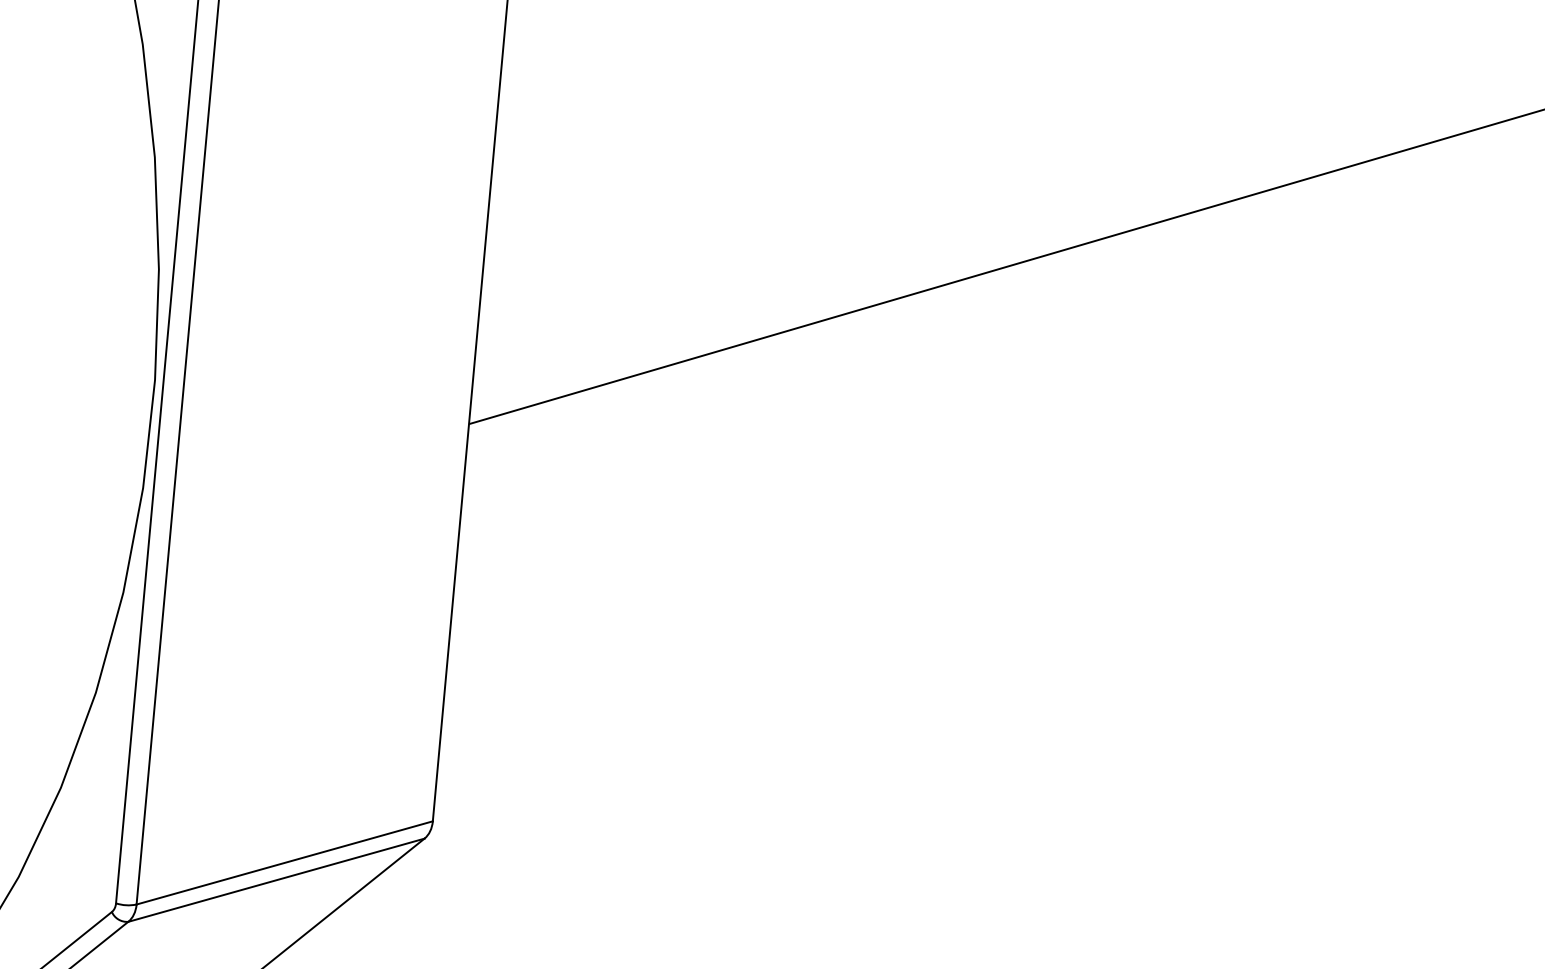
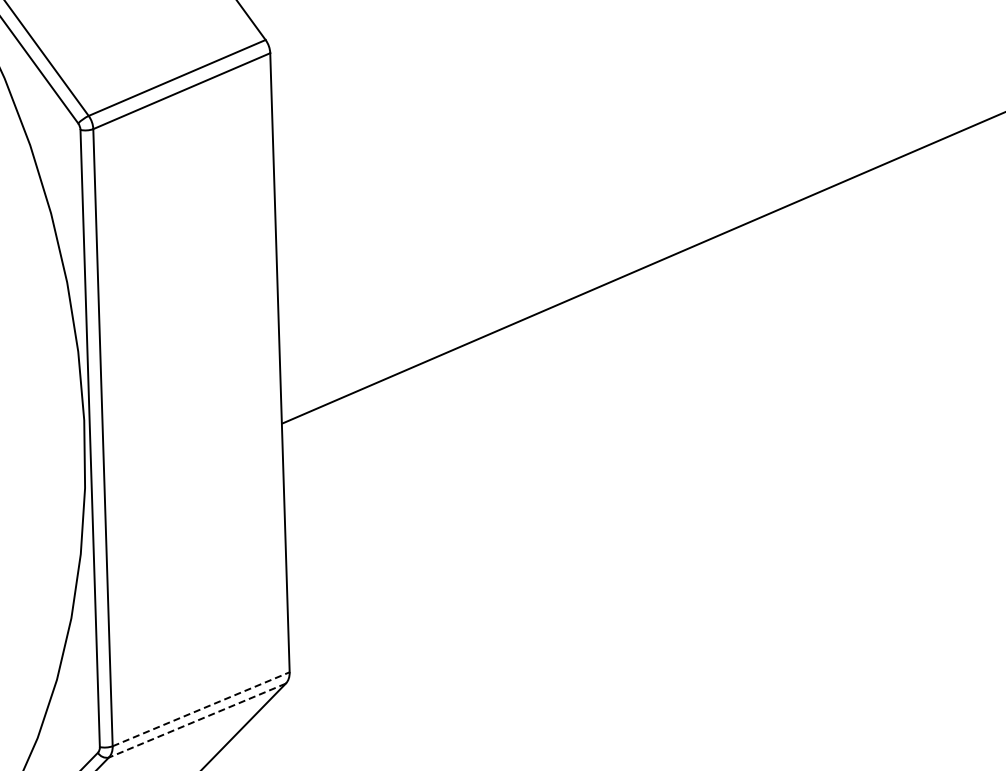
line: (285, 863) -> (201, 709), solid -> dashed
line: (276, 880) -> (197, 720), solid -> dashed

